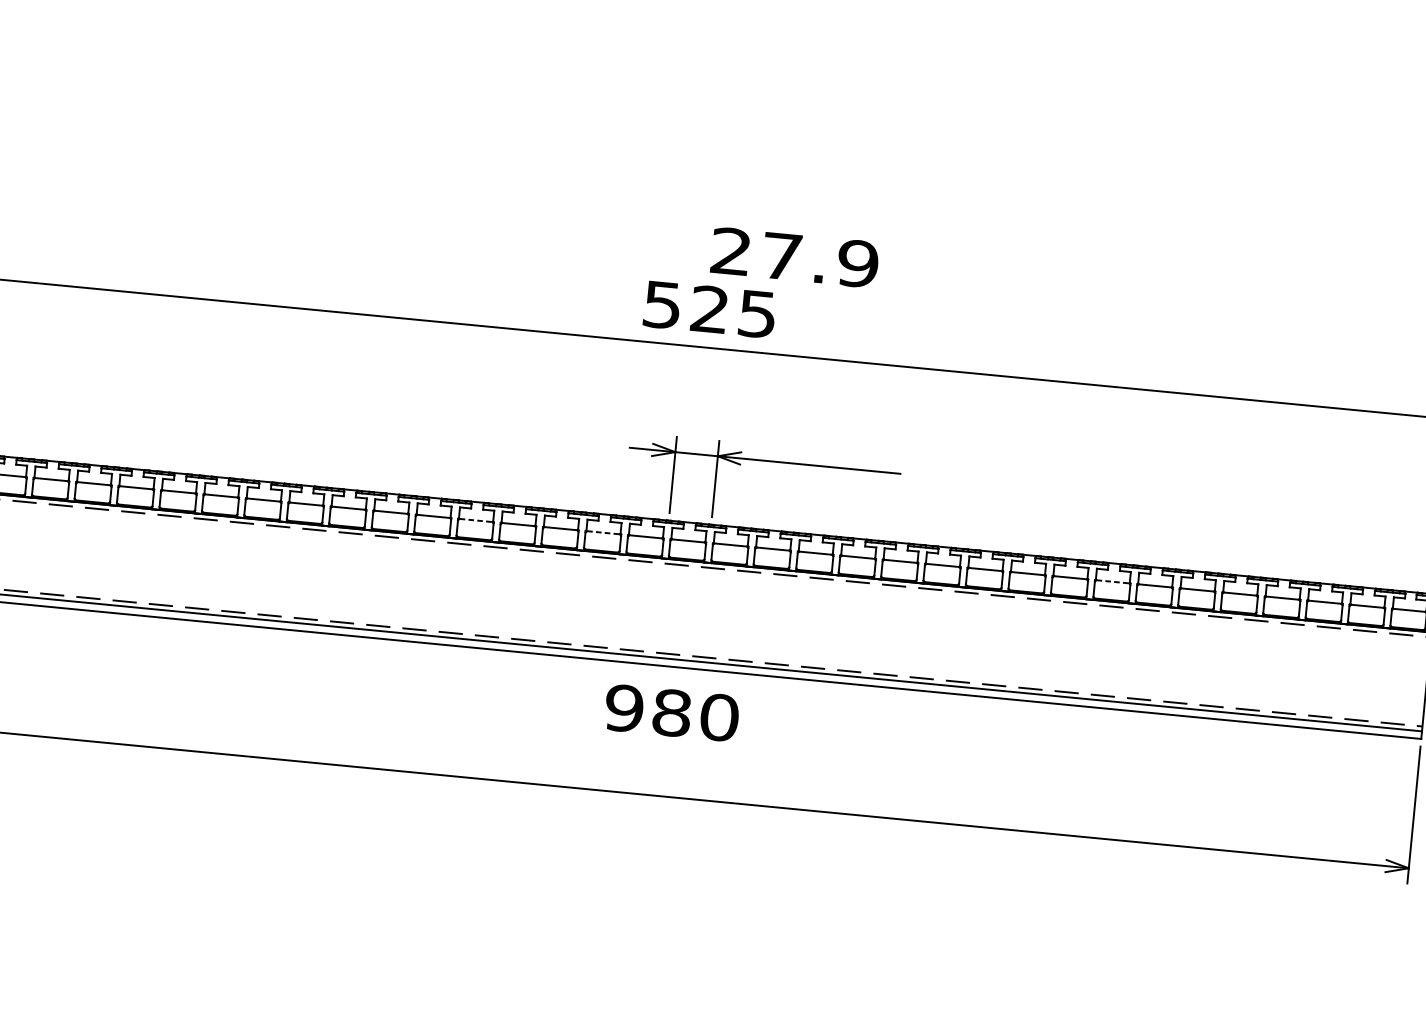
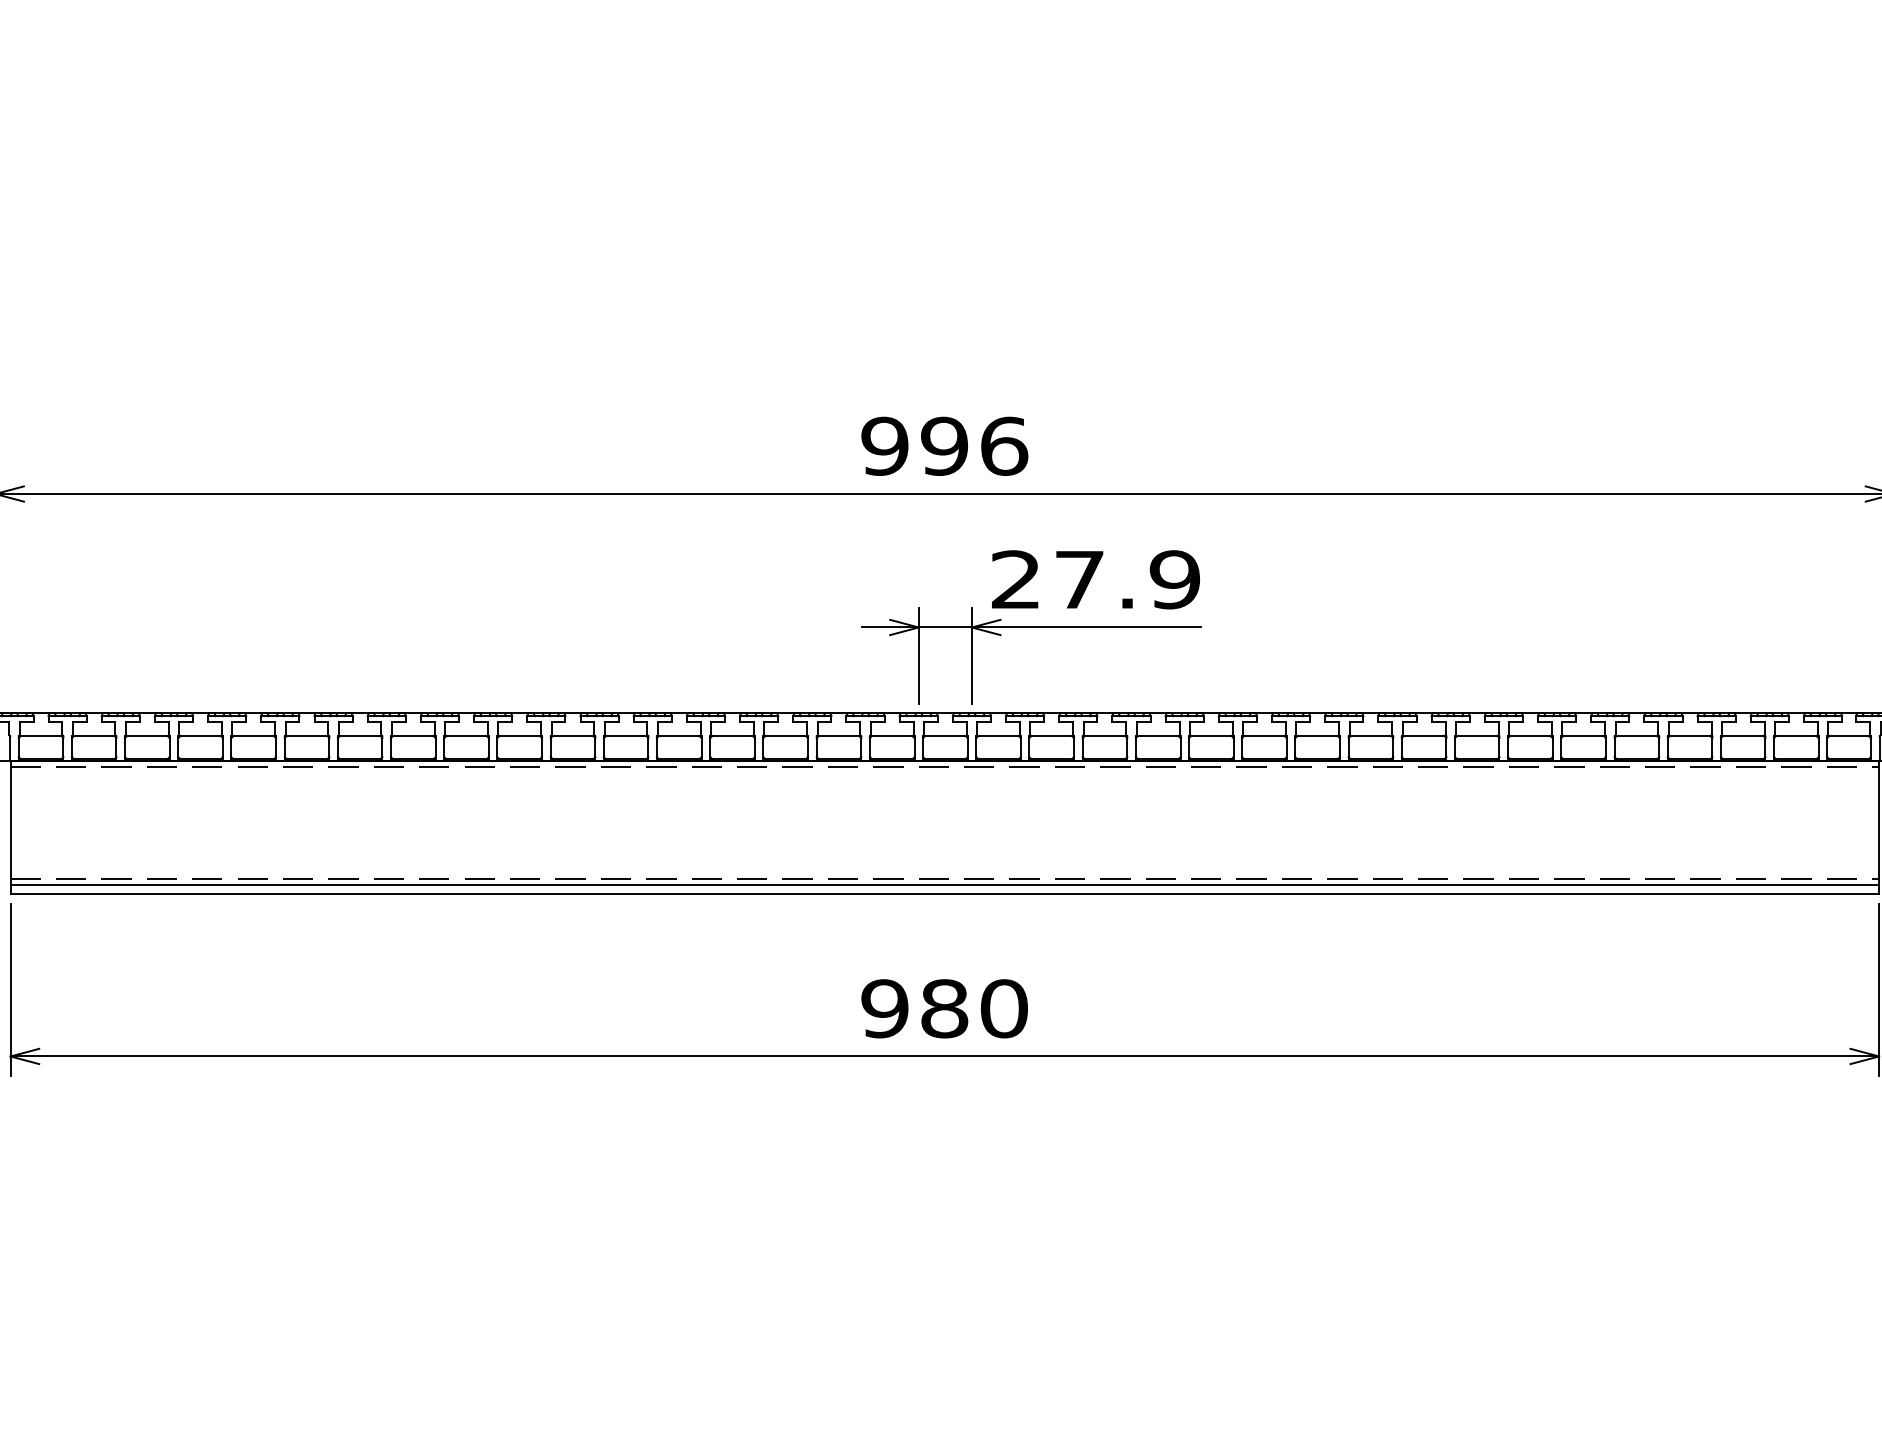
text: (794, 257) -> (1095, 579), moved
text: (709, 308) -> (944, 445), 525 -> 996
line: (476, 520) -> (679, 736), dashed -> solid
line: (603, 533) -> (839, 736), dashed -> solid
line: (1112, 582) -> (1477, 736), dashed -> solid
text: (671, 712) -> (944, 1008), moved

